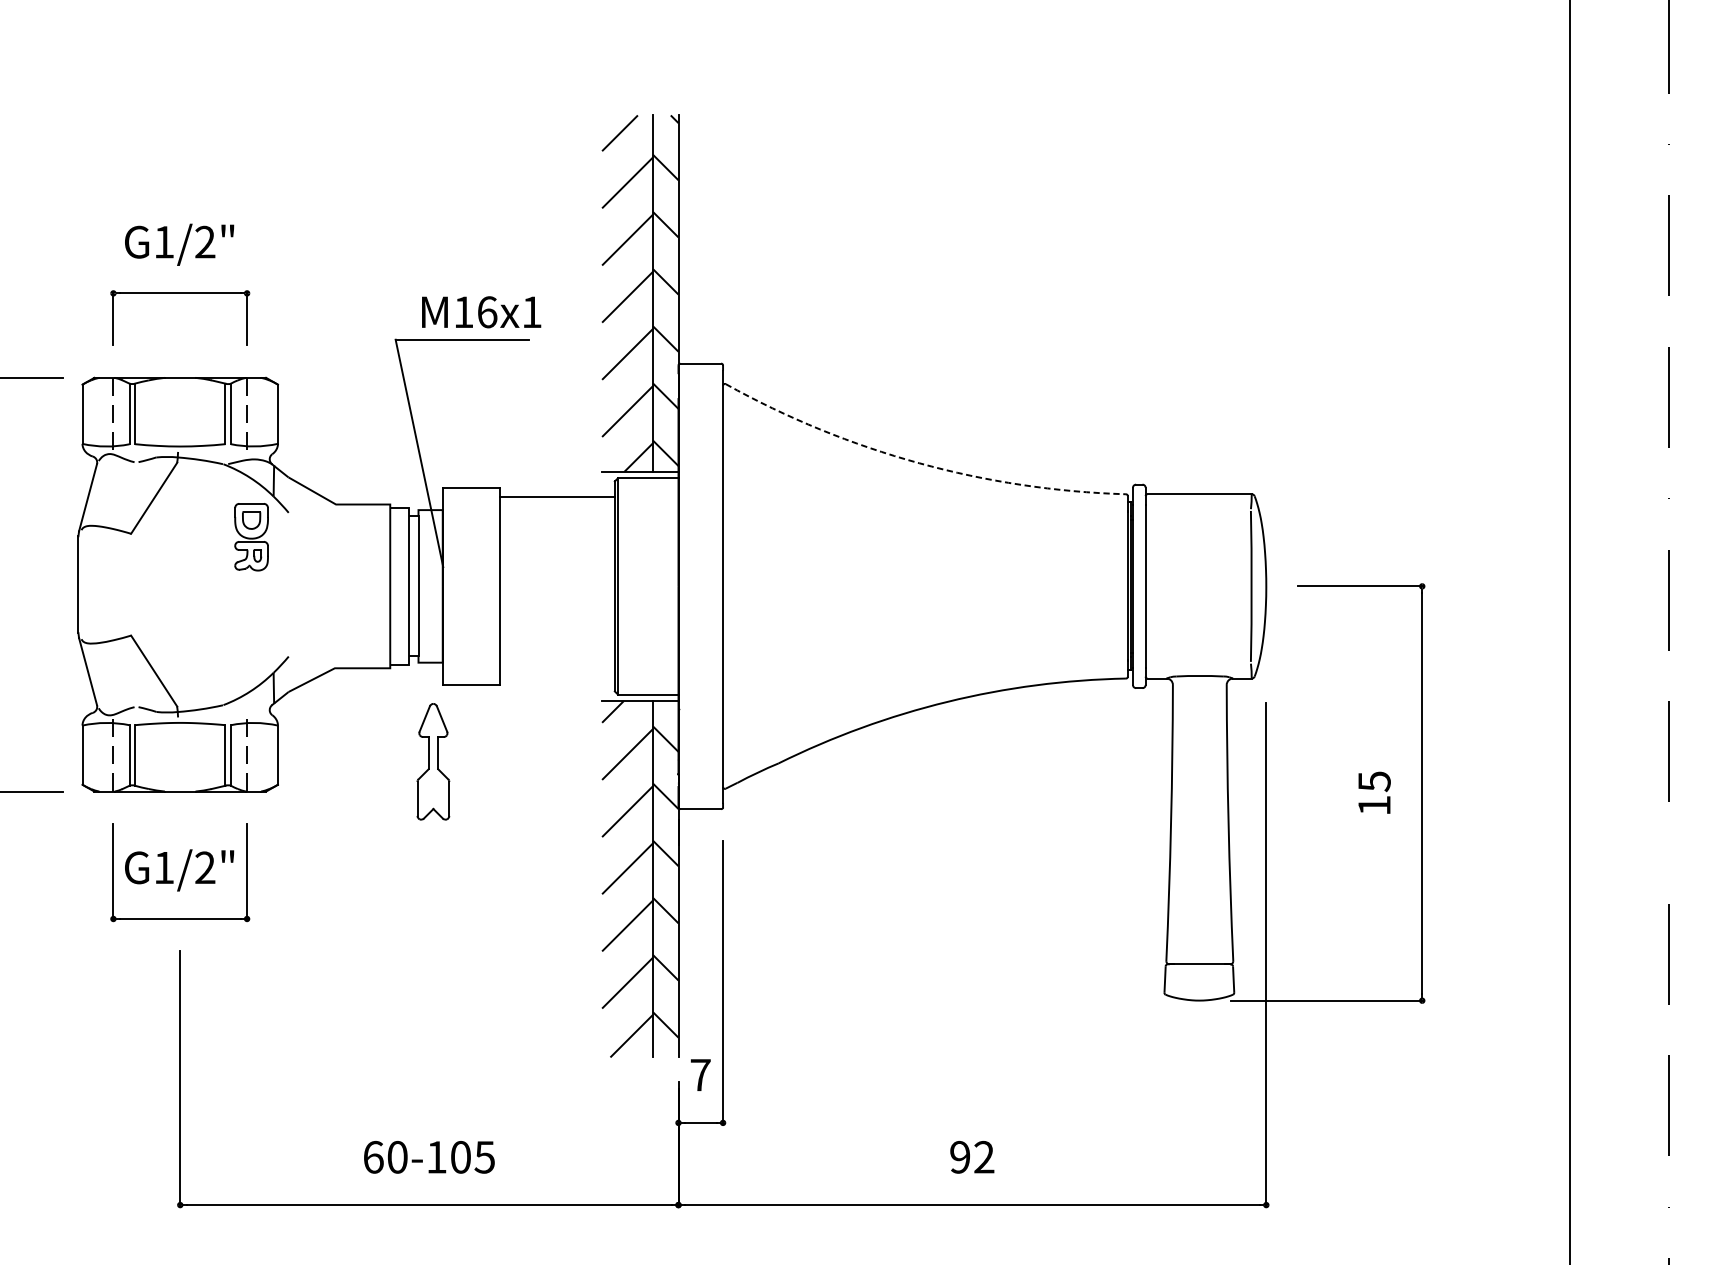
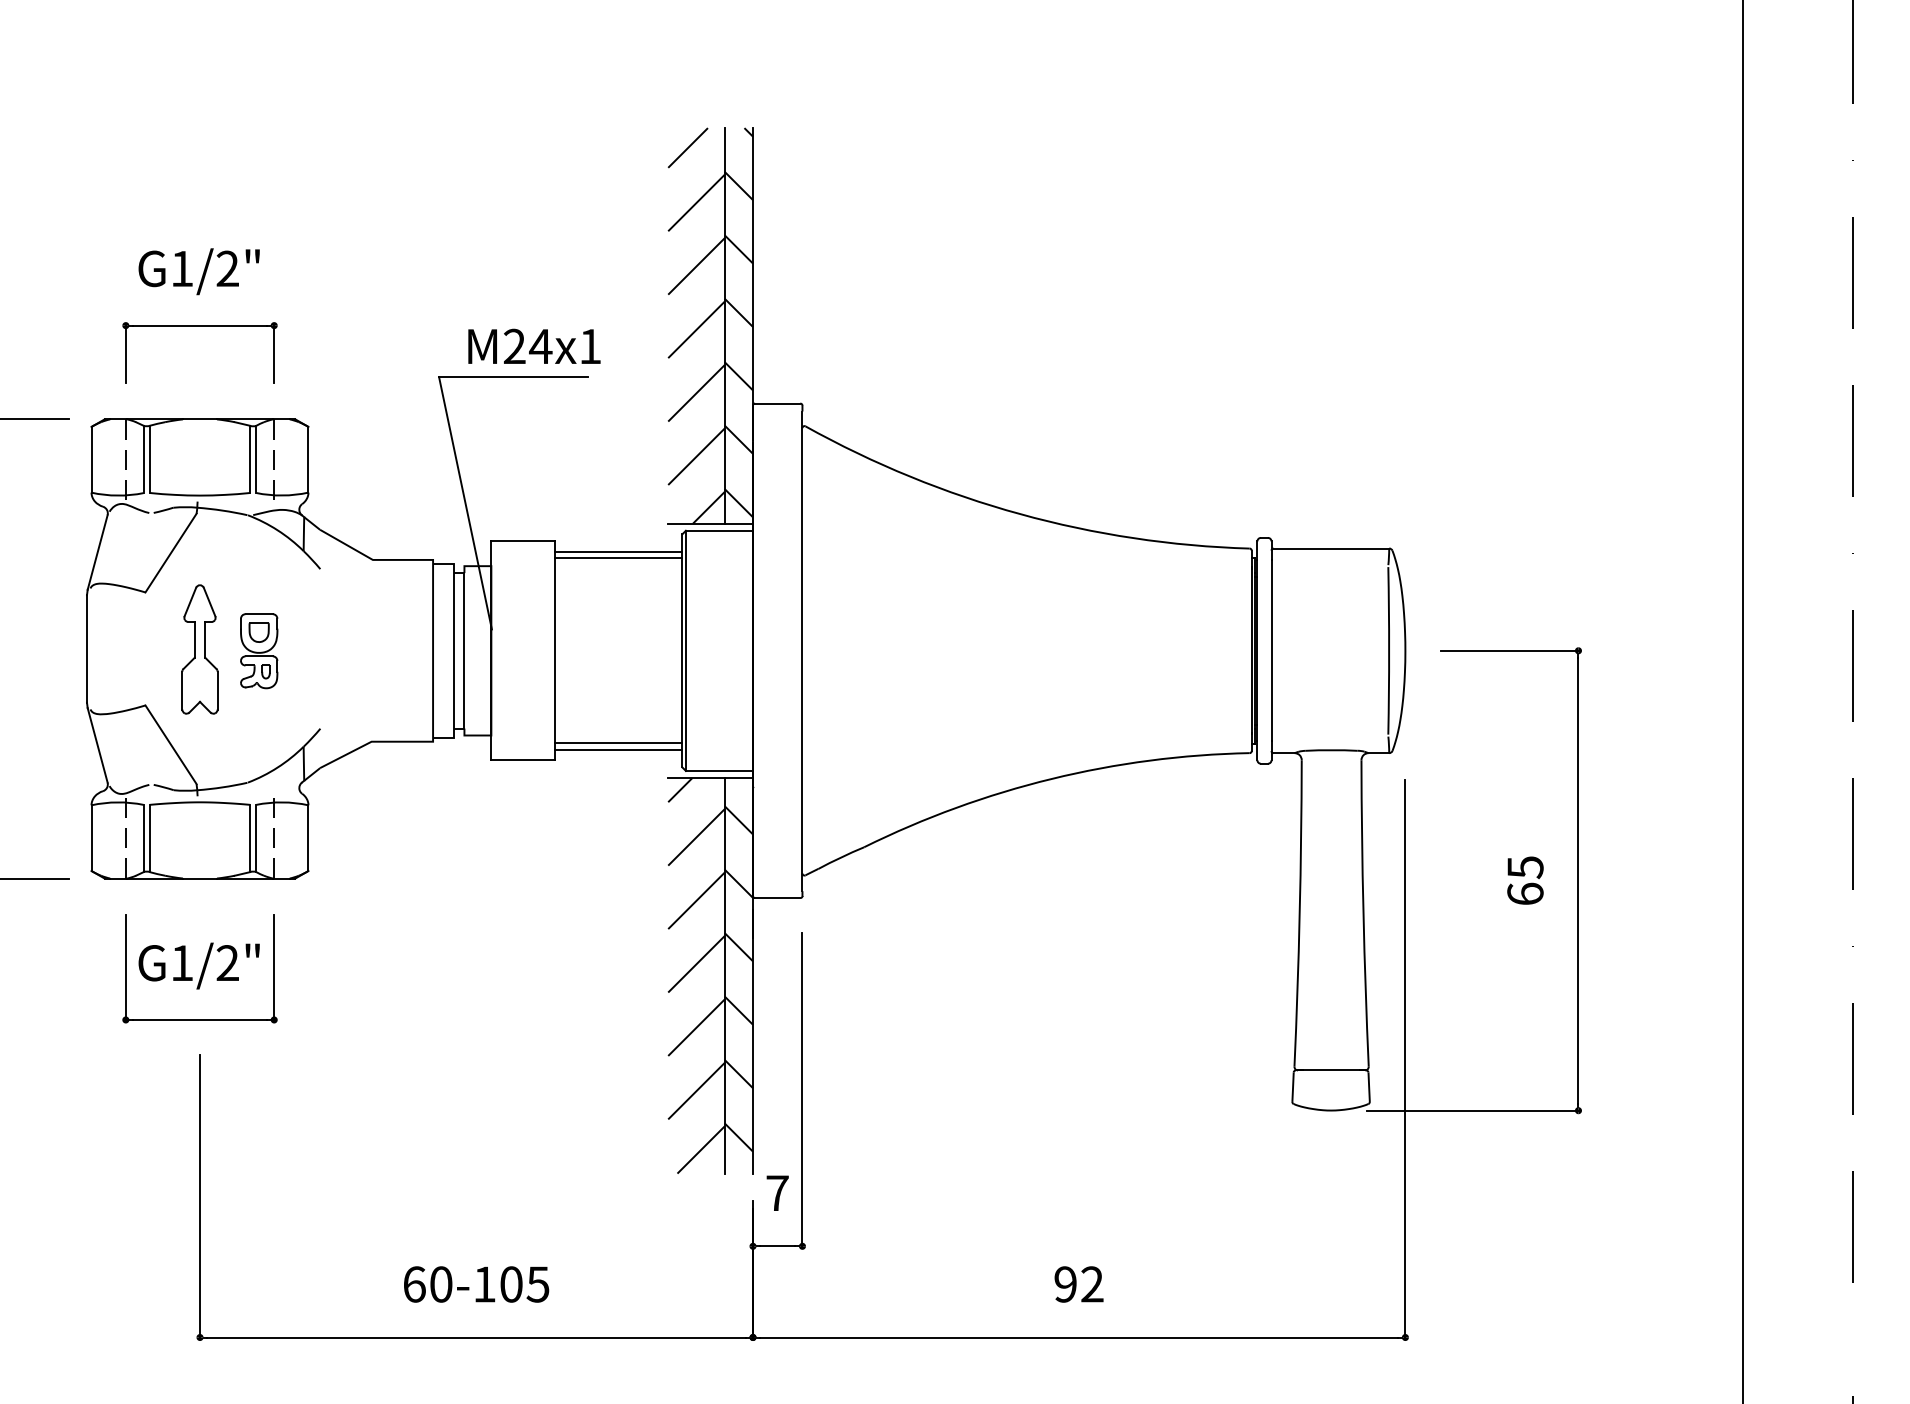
text: (476, 312) -> (528, 346), M16x1 -> M24x1
arc: (919, 463) -> (1020, 514), dashed -> solid
line: (557, 503) -> (618, 558), added
part: (251, 537) -> (259, 651), moved
line: (557, 669) -> (618, 743), added
line: (557, 675) -> (618, 749), added
part: (432, 761) -> (199, 649), moved
text: (1374, 805) -> (1525, 893), 15 -> 65

